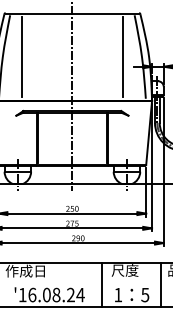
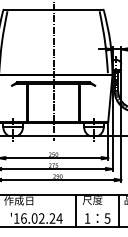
line: (22, 56) -> (16, 41), removed
line: (122, 56) -> (90, 41), removed
text: (56, 295) -> (41, 218), '16.08.24 -> '16.02.24

